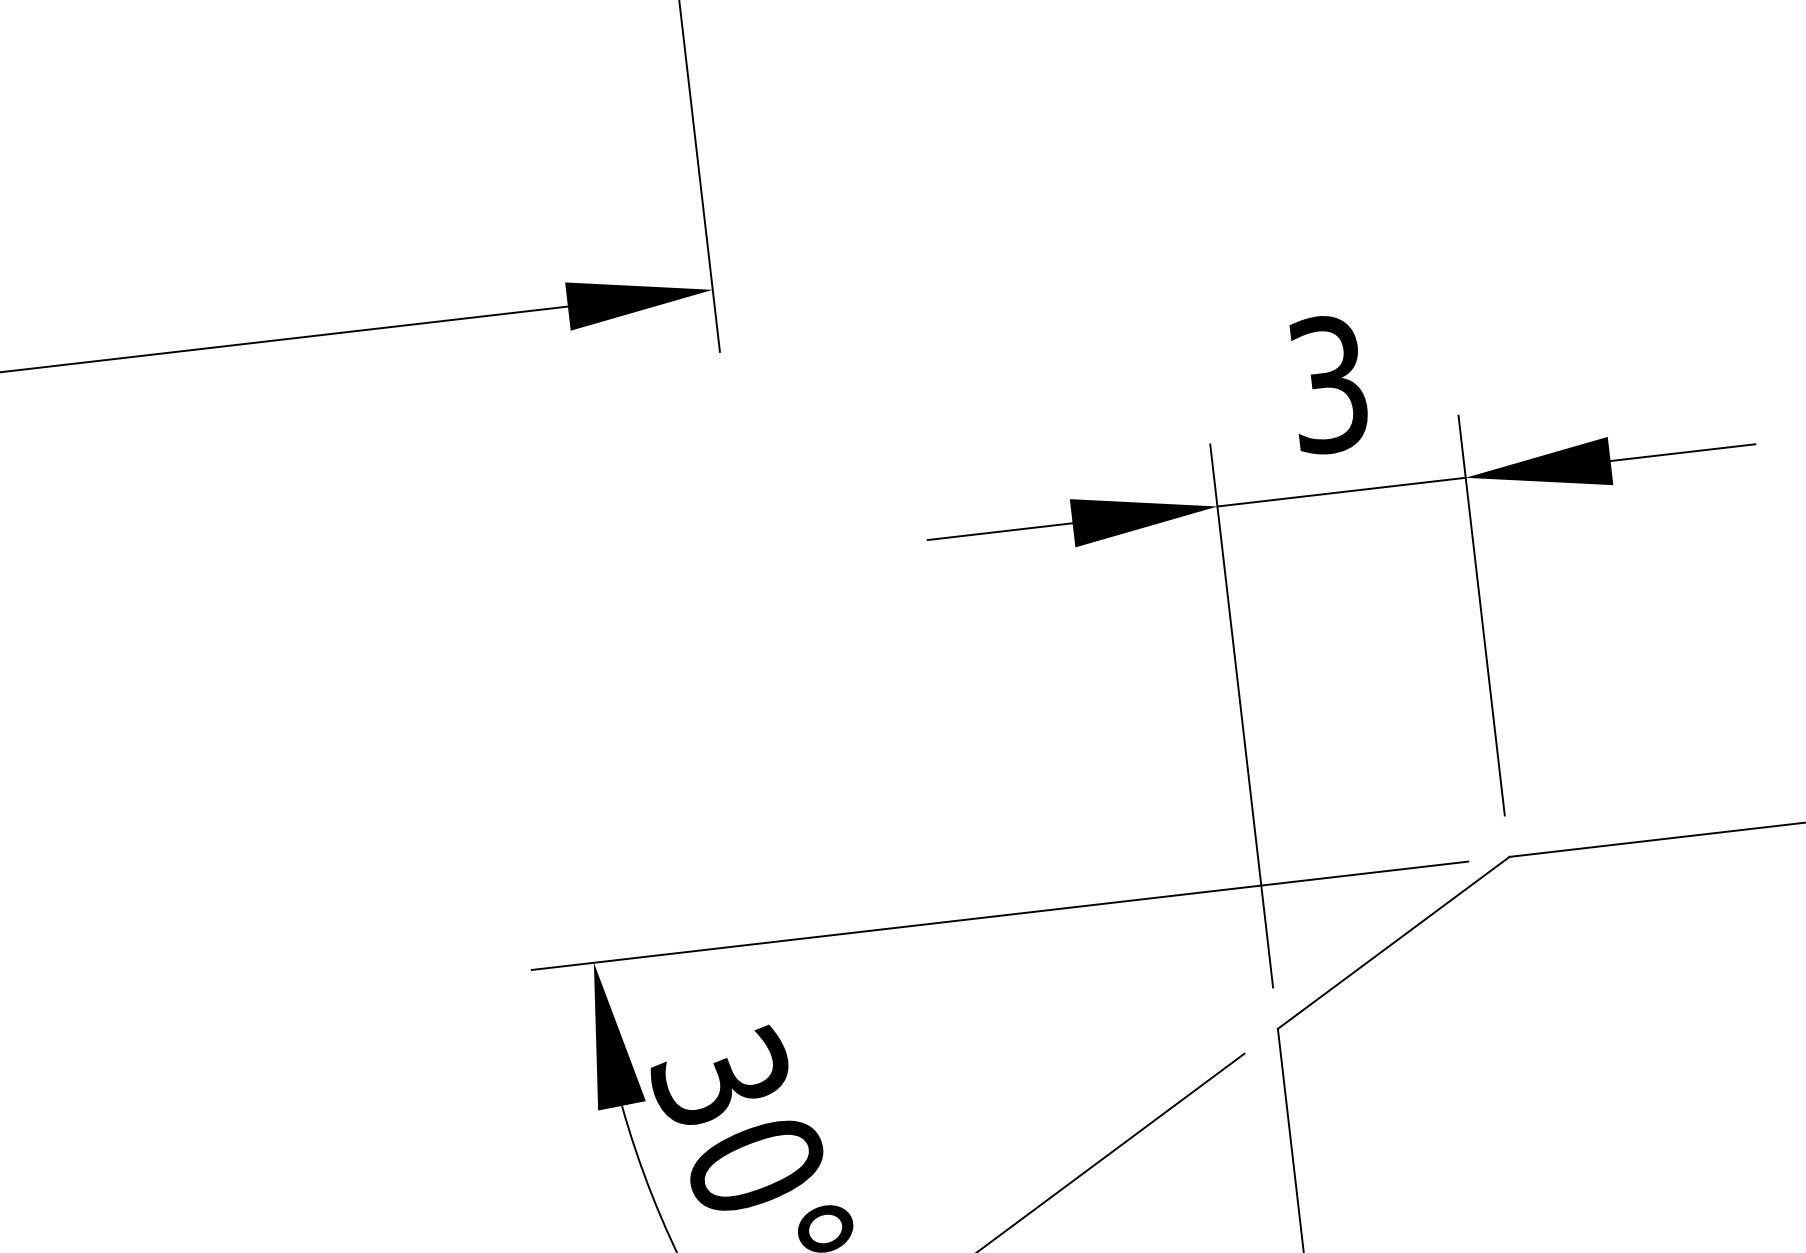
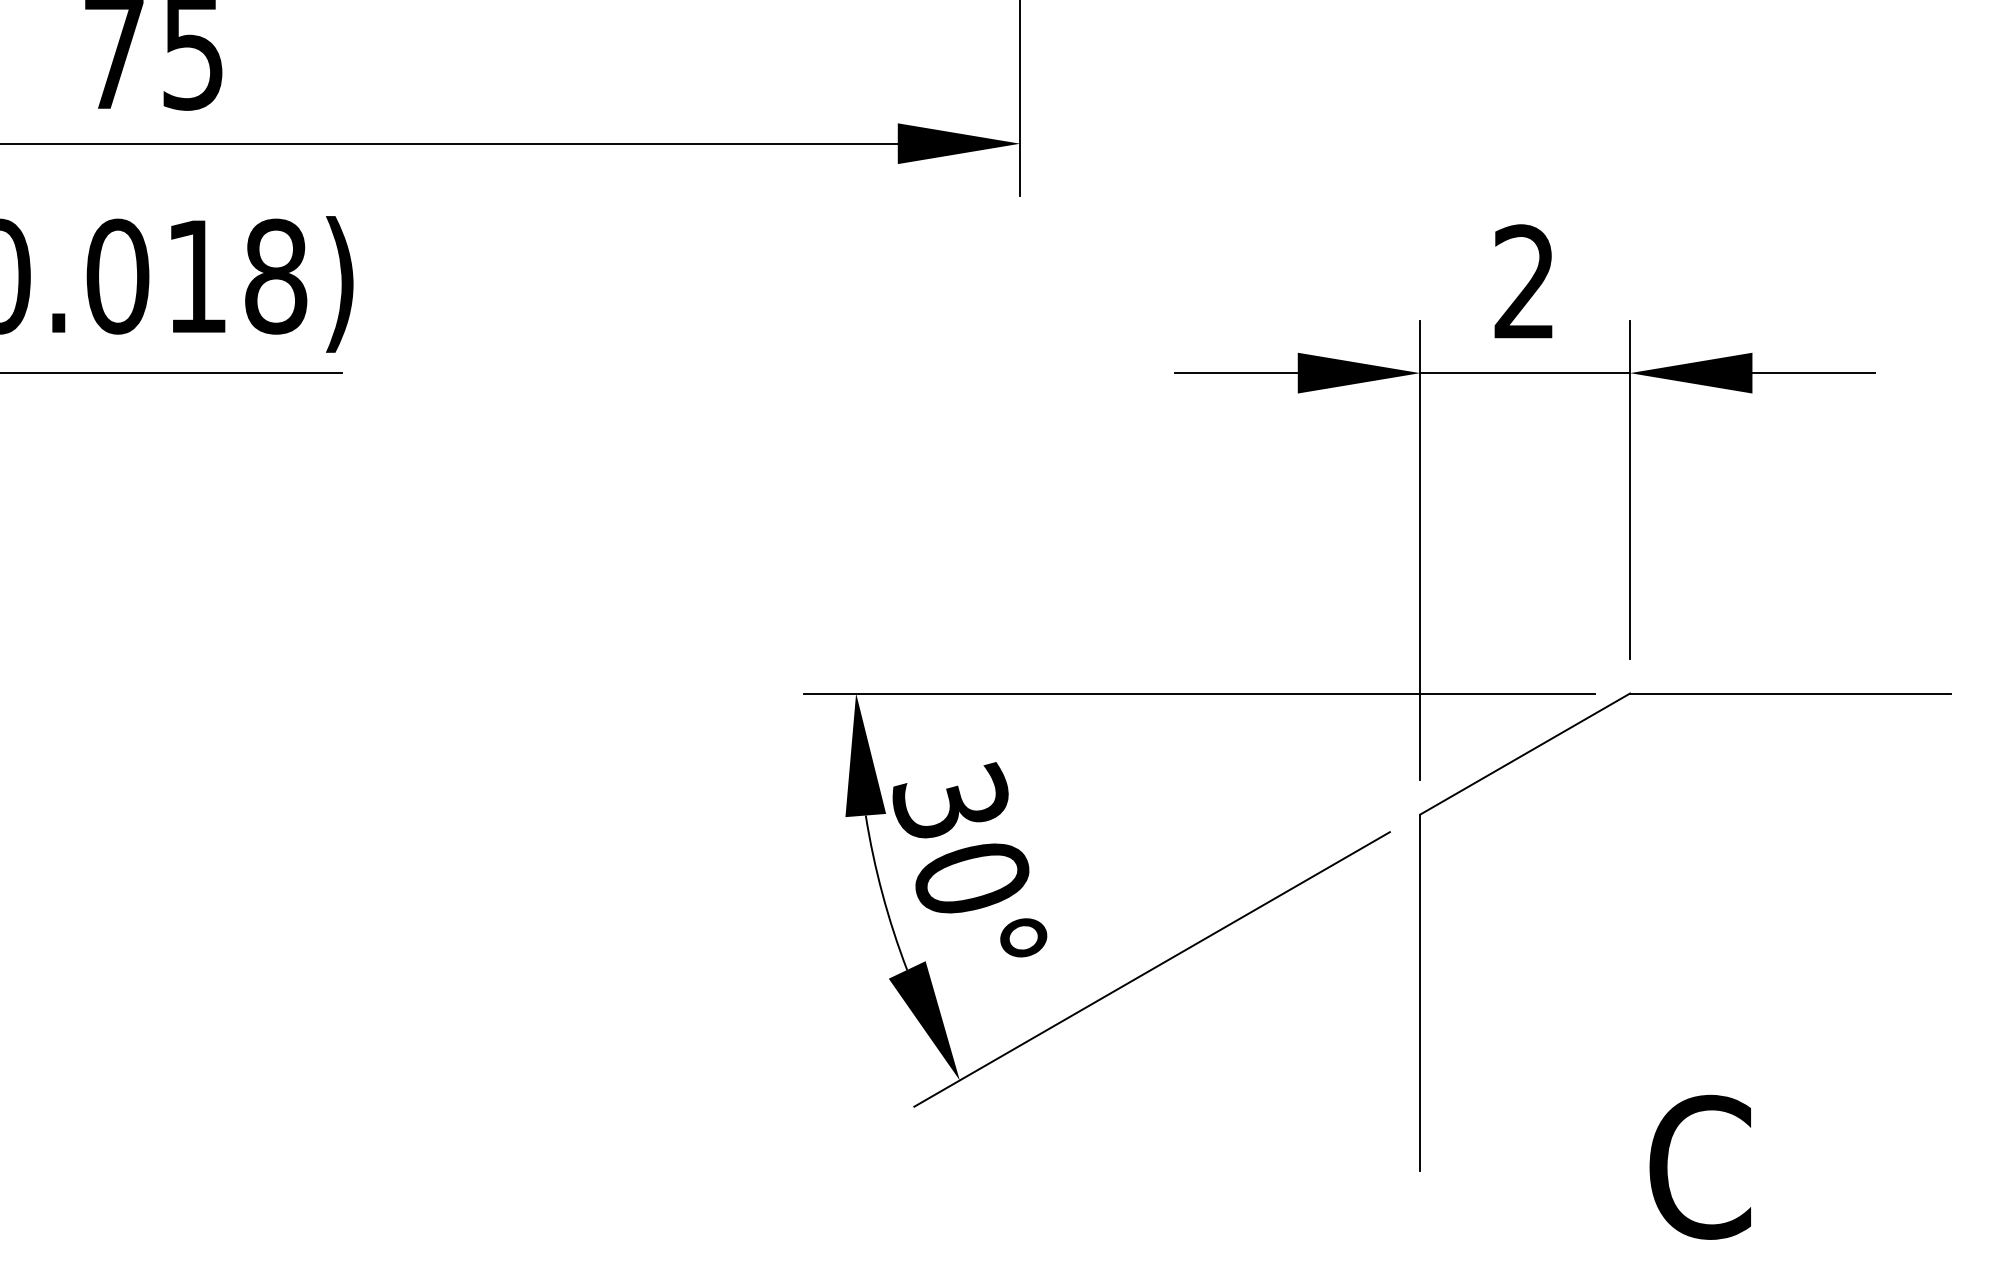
text: (1328, 384) -> (1524, 282), 3 -> 2

